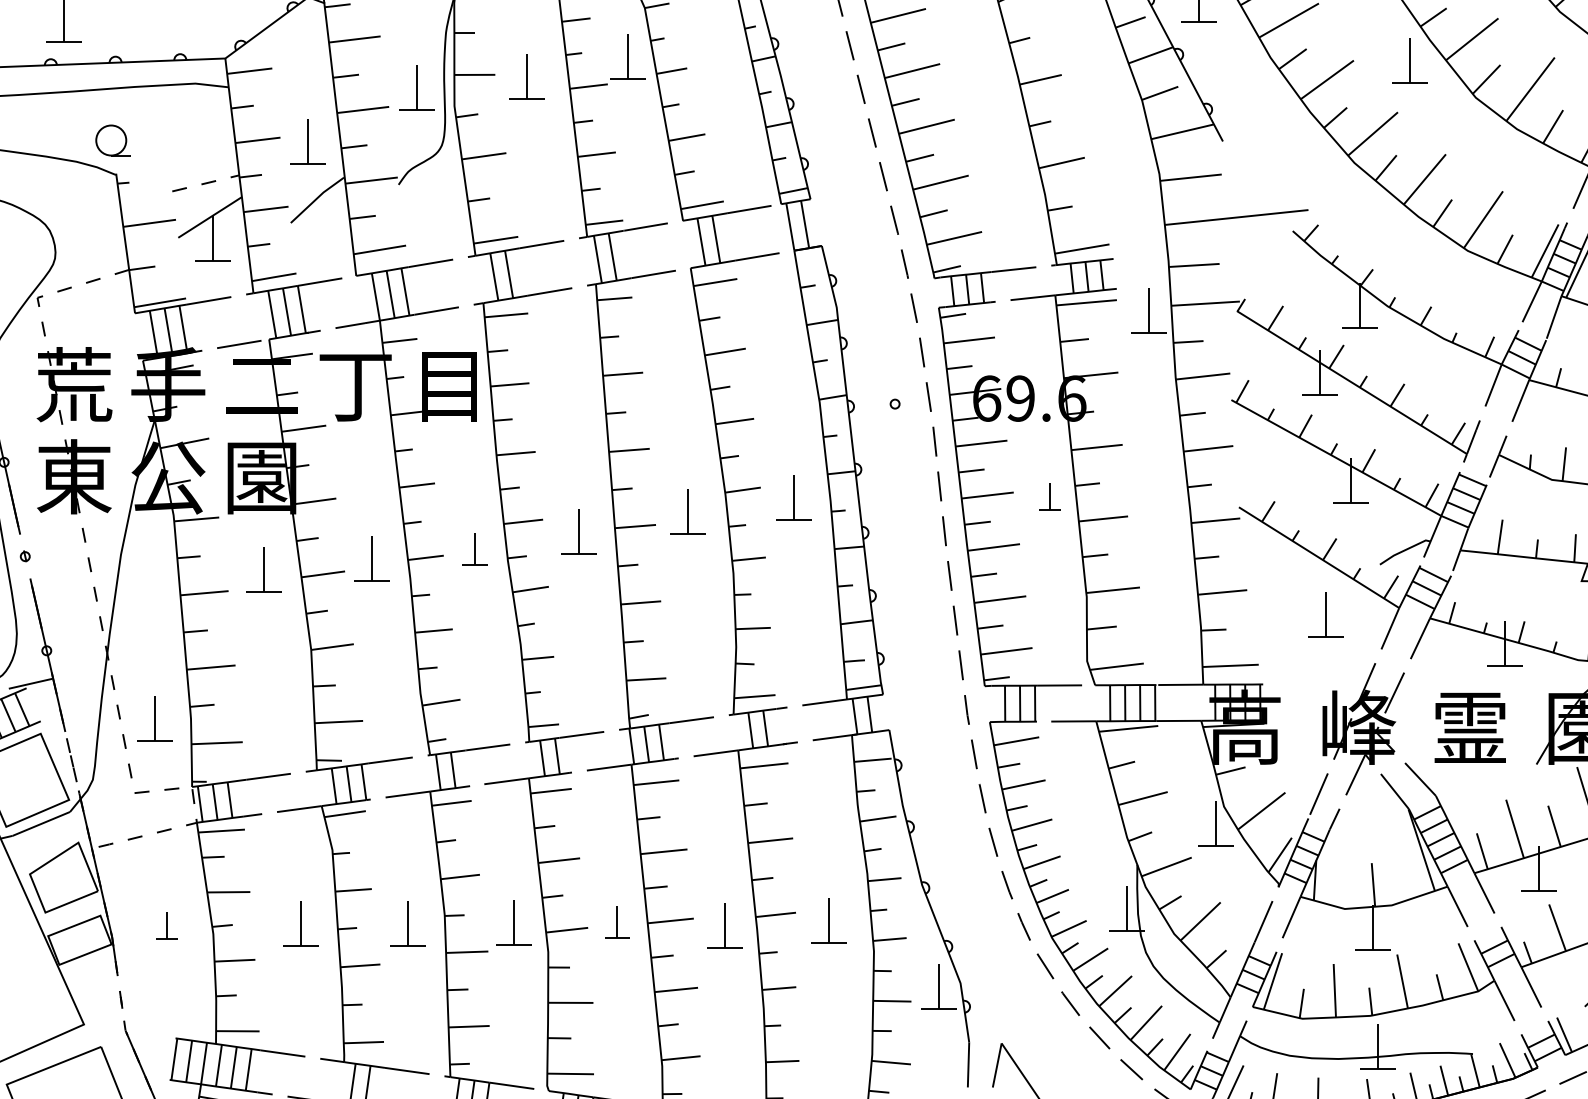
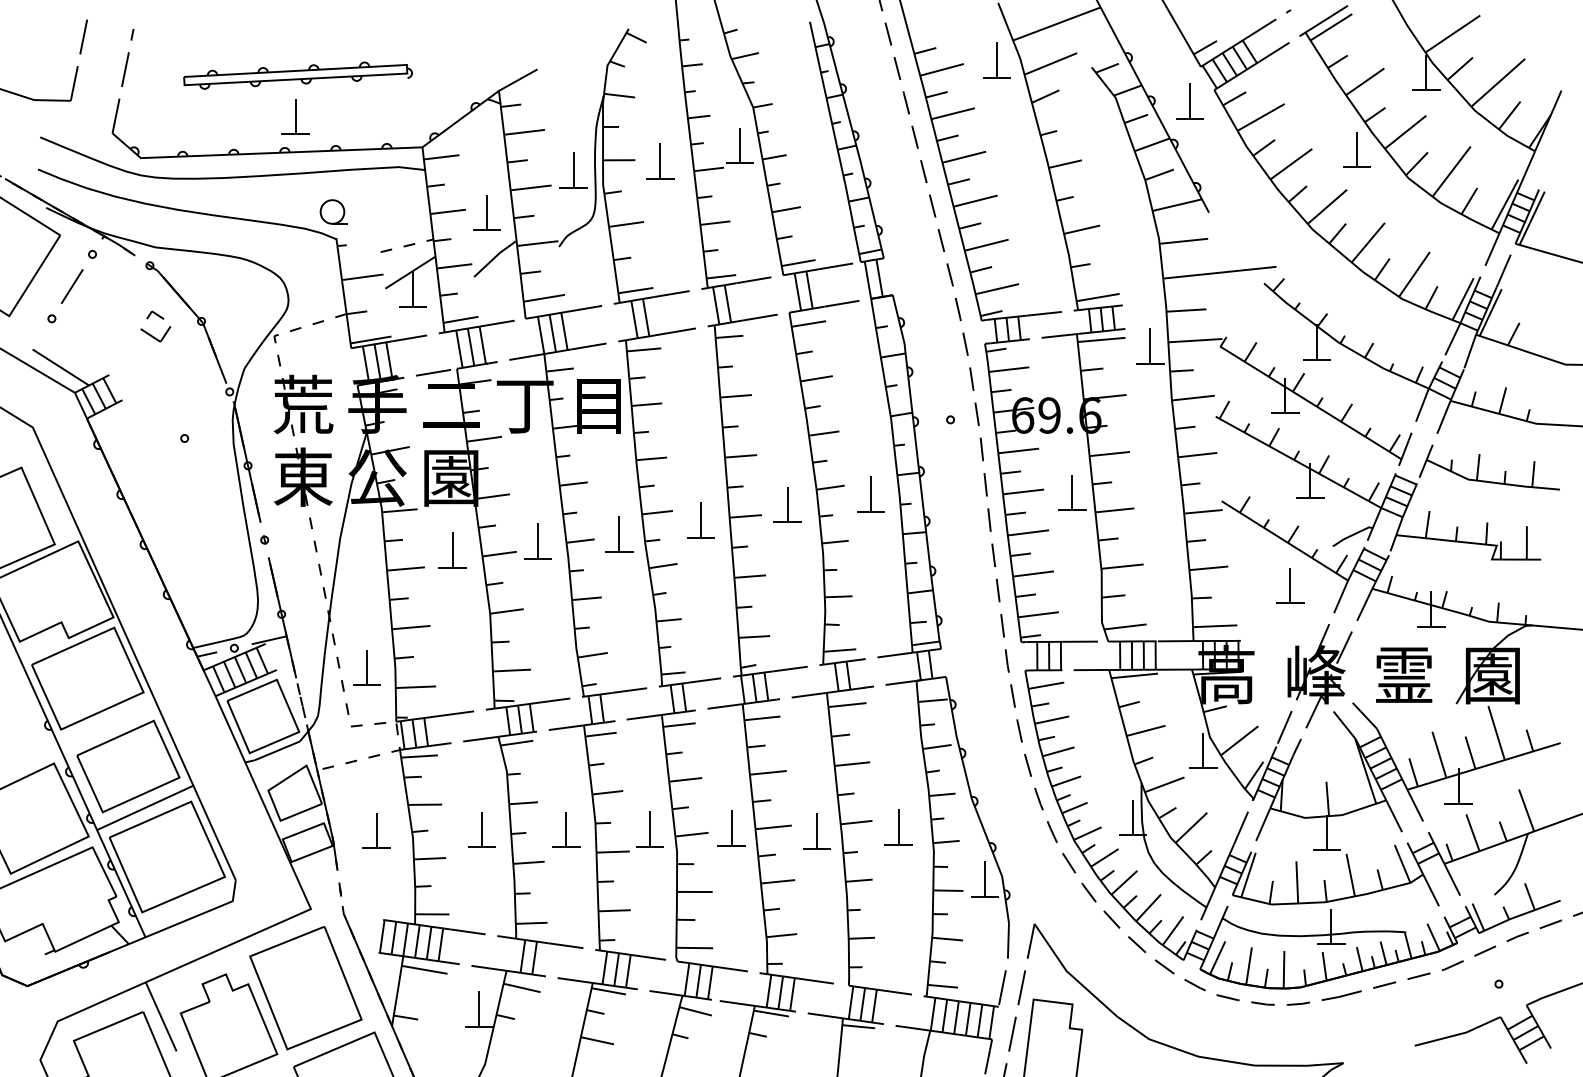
part: (1049, 496) -> (1072, 492), size x1.67
part: (475, 549) -> (619, 534), size x1.43
part: (617, 922) -> (731, 828), size x1.43
part: (167, 924) -> (376, 830), size x1.67

